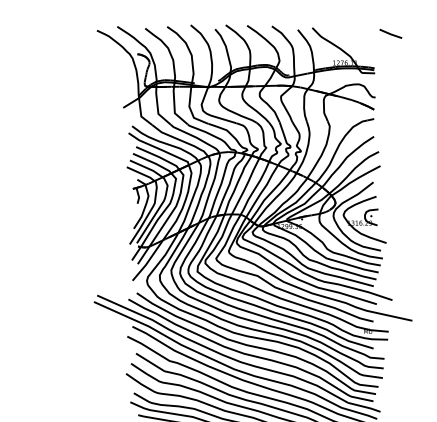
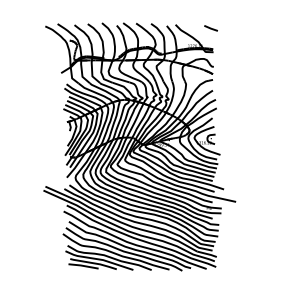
line: (389, 34) -> (210, 28), moved

